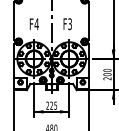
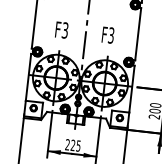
text: (36, 24) -> (64, 30), F4 -> F3

